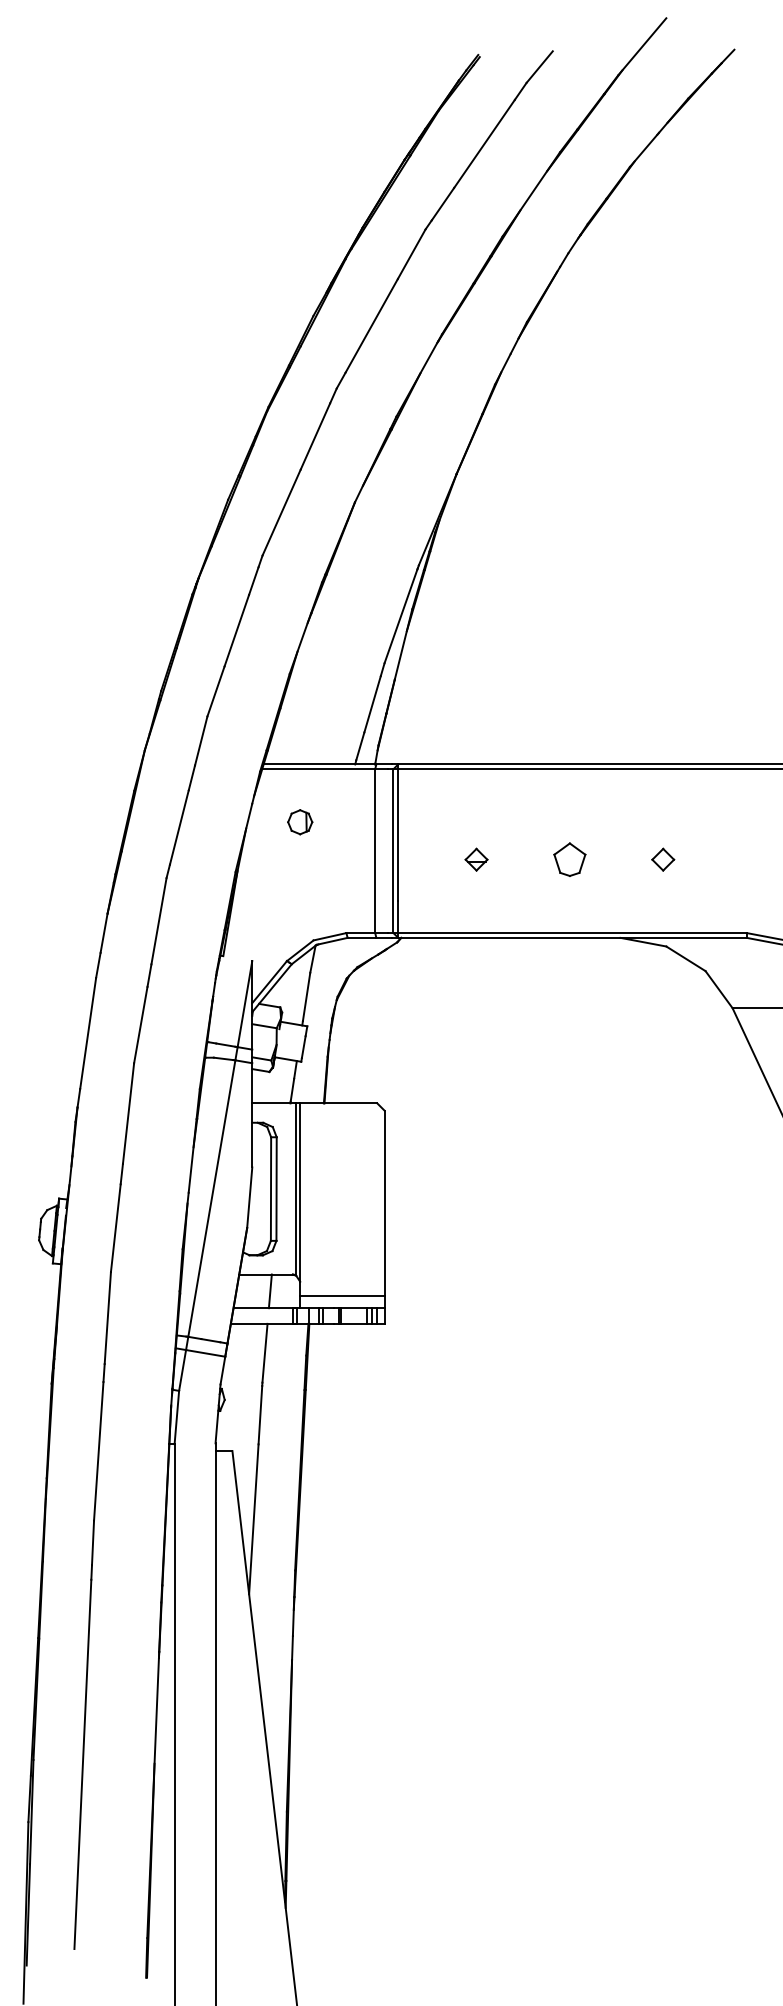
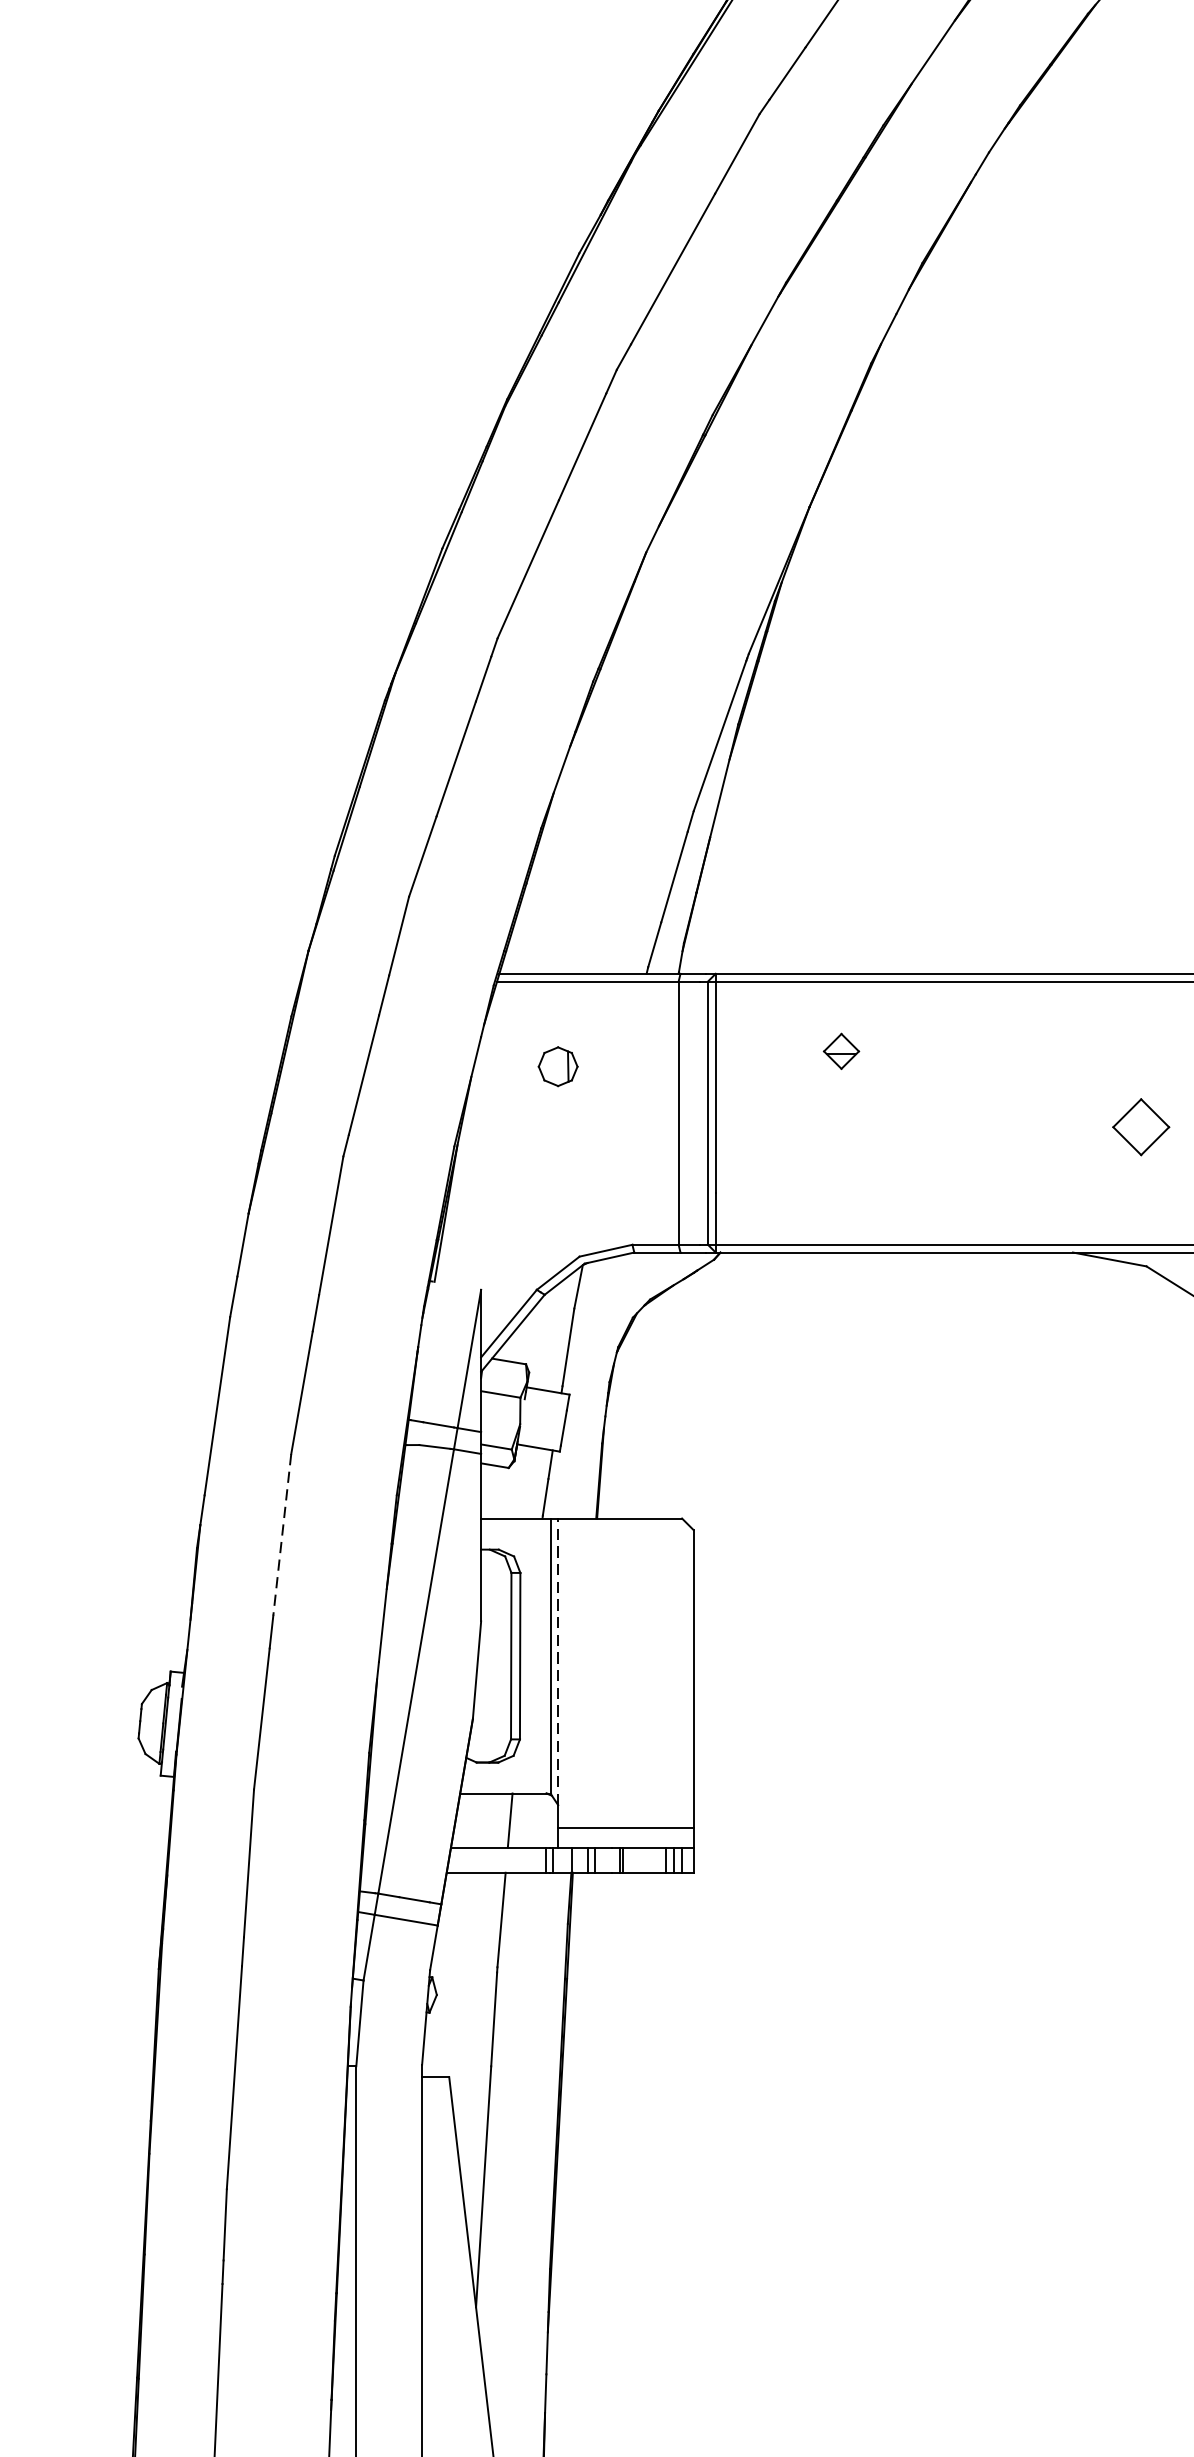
part: (476, 859) -> (841, 1051), moved
part: (569, 859) -> (990, 1126), removed
part: (663, 859) -> (1141, 1126), size x1.6
line: (128, 1113) -> (282, 1534), solid -> dashed
line: (300, 1192) -> (558, 1661), solid -> dashed

